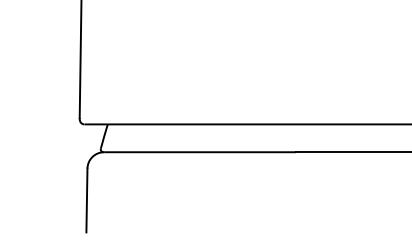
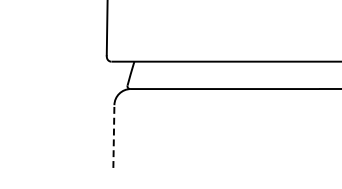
line: (86, 200) -> (113, 136), solid -> dashed

